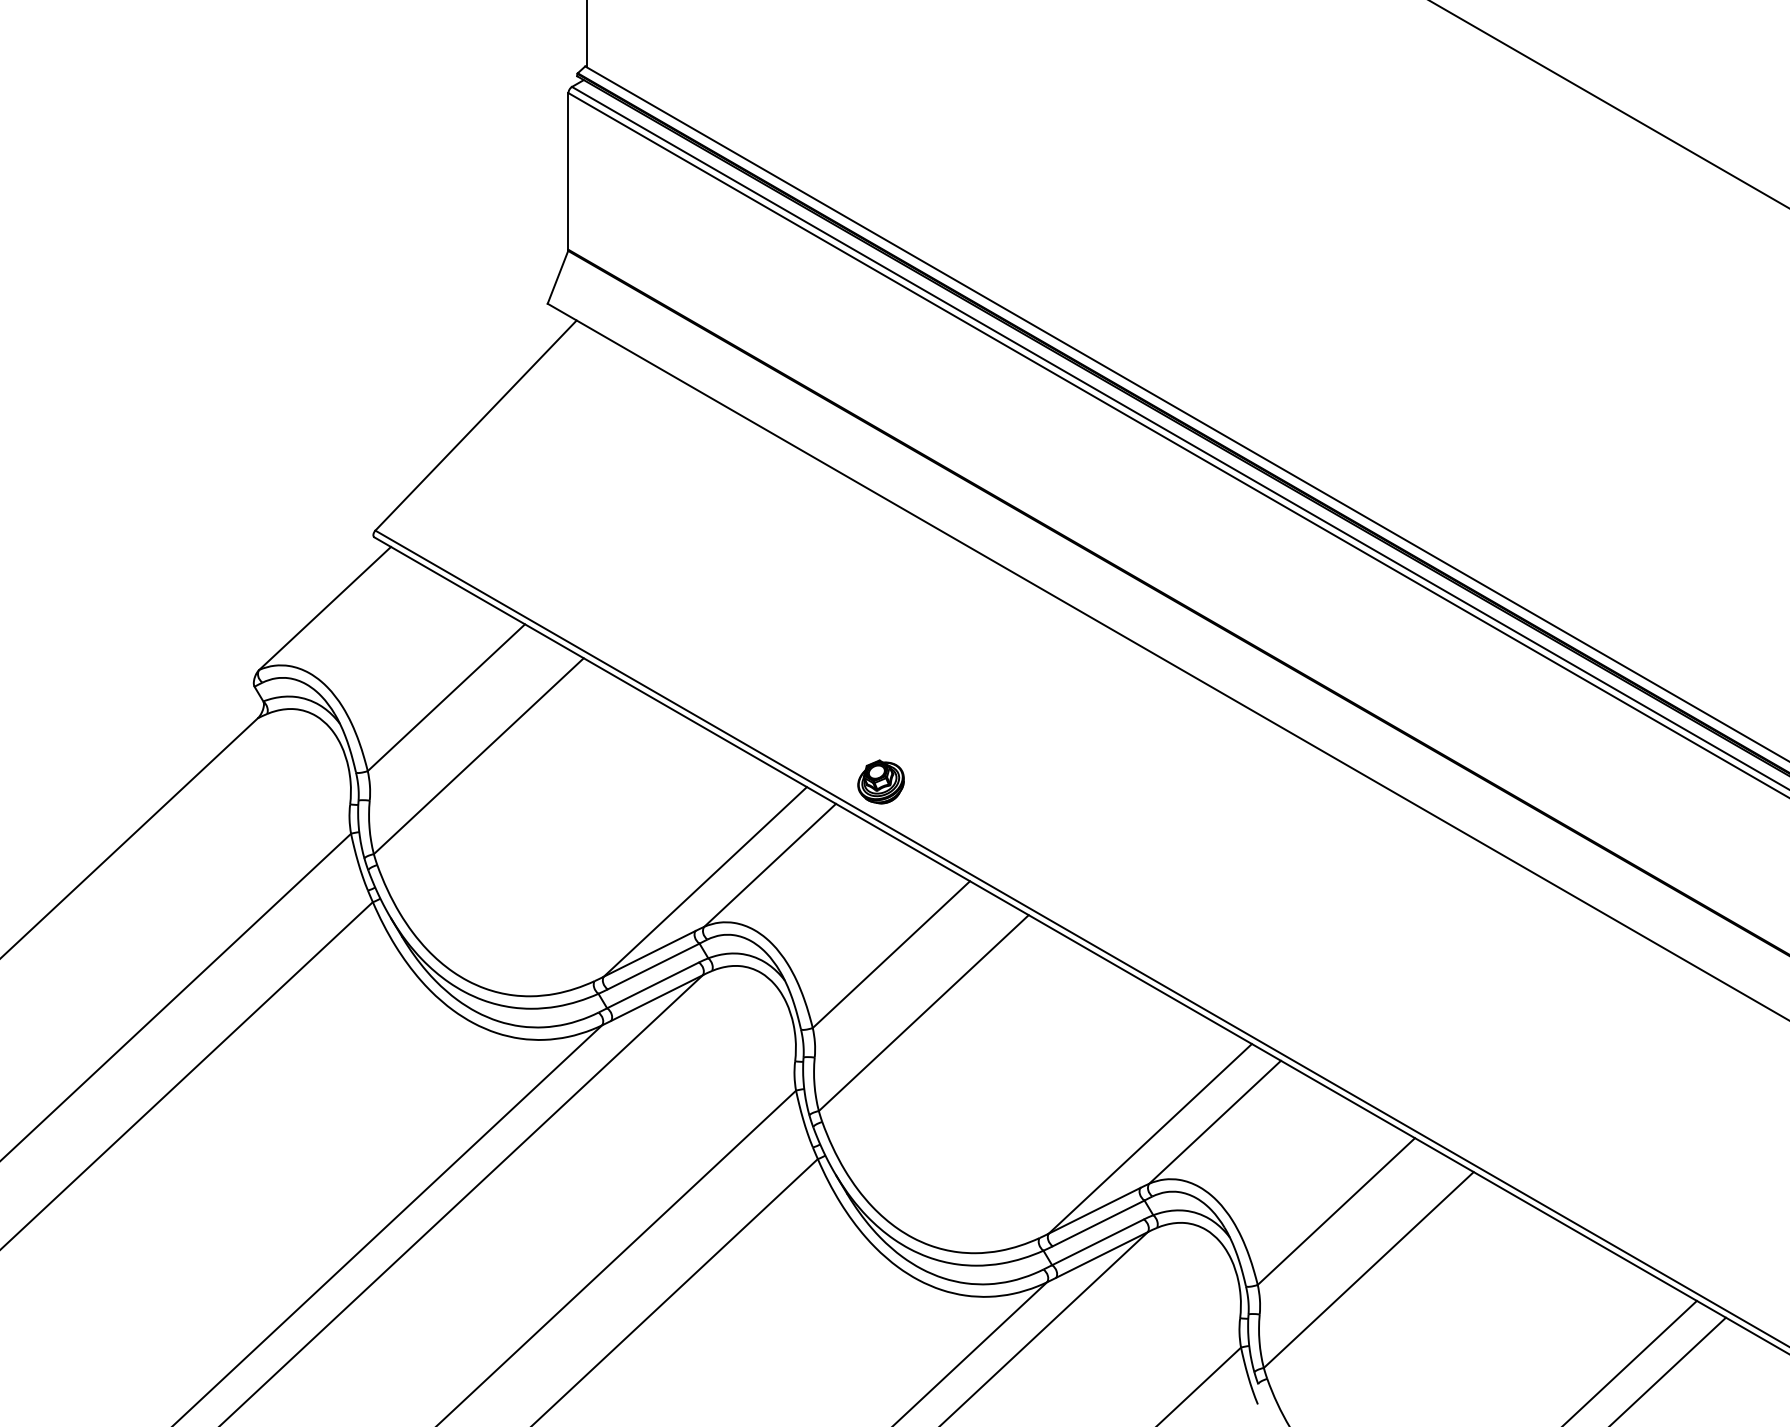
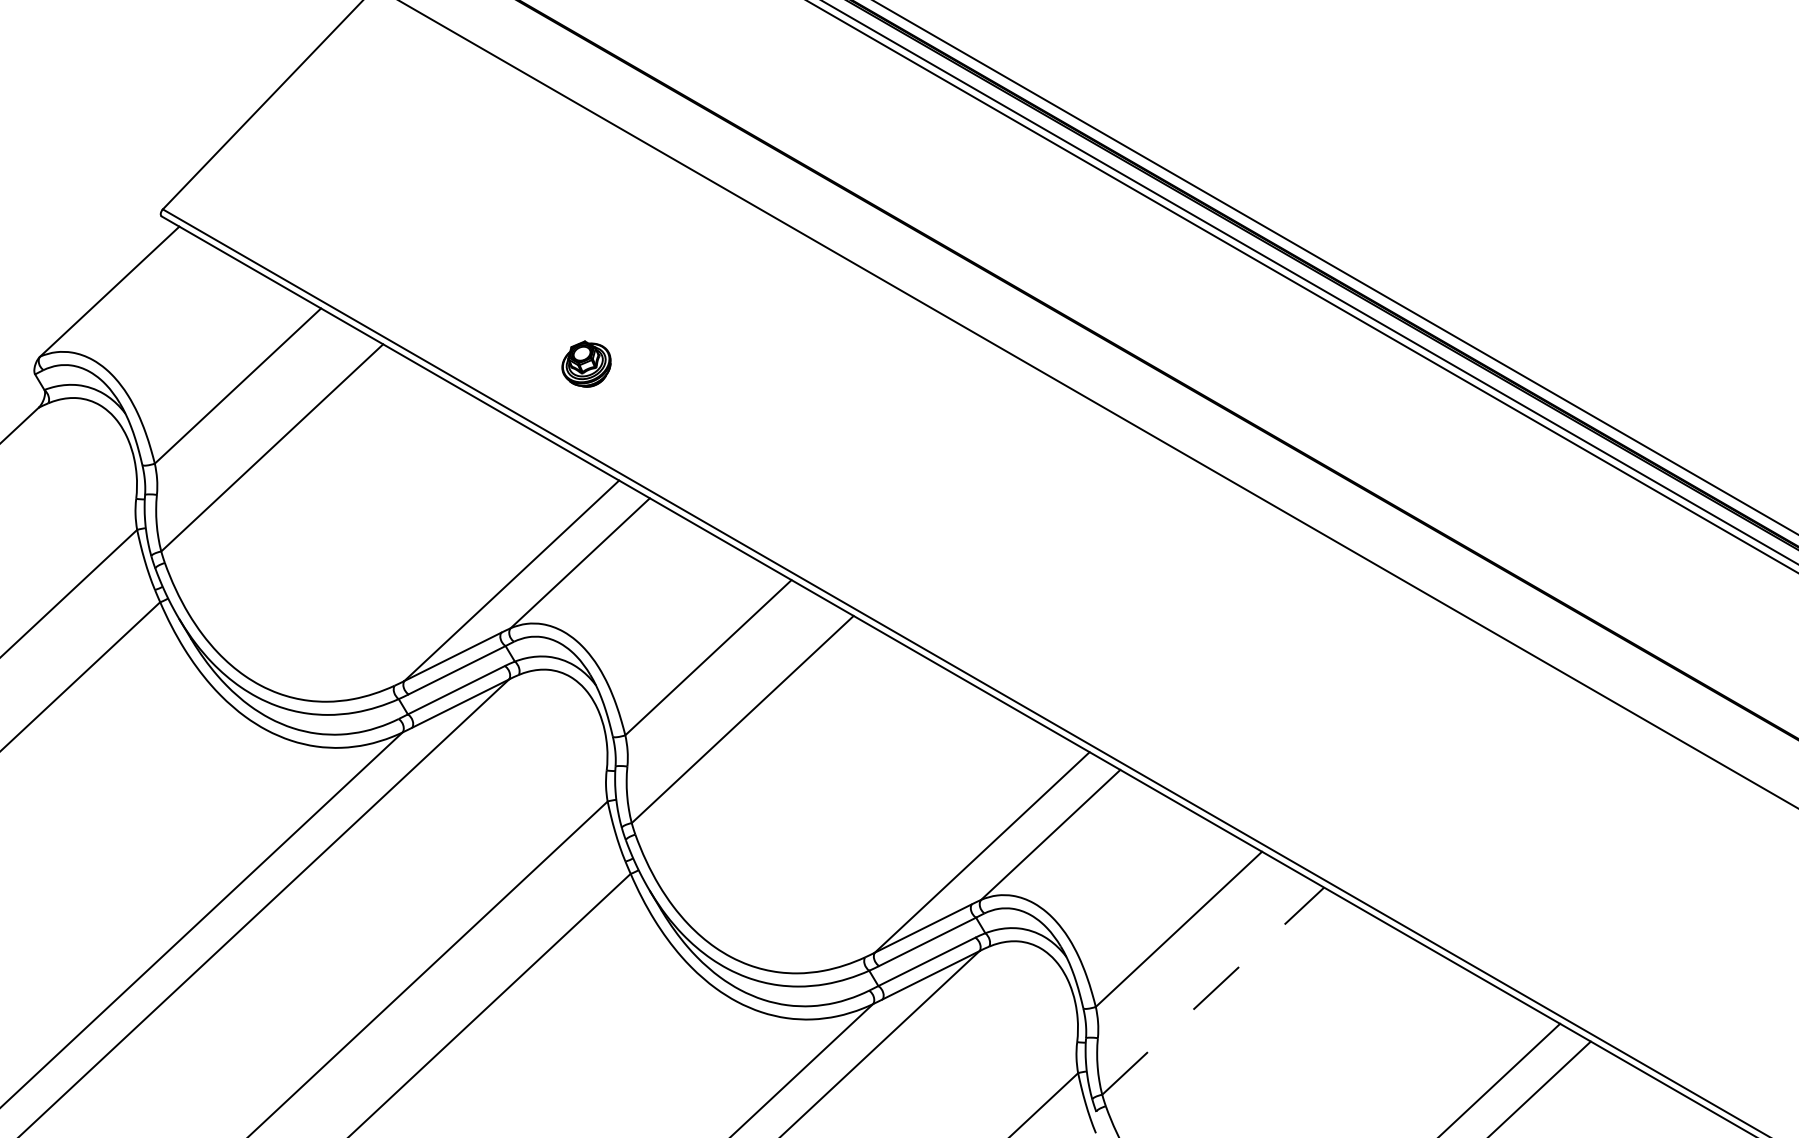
part: (880, 781) -> (585, 363), moved
line: (1368, 1270) -> (1212, 991), solid -> dashed

